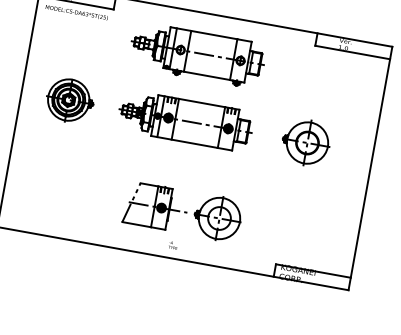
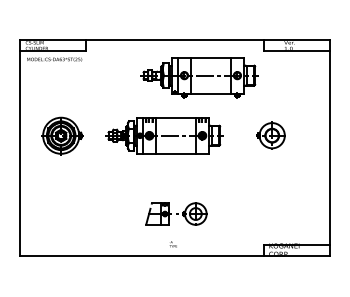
part: (197, 55) -> (199, 77), moved
part: (306, 142) -> (271, 135), size x0.7
part: (183, 211) -> (176, 213), size x0.6

